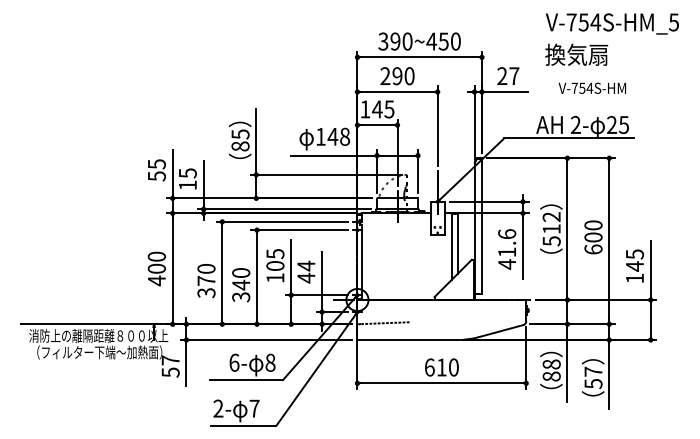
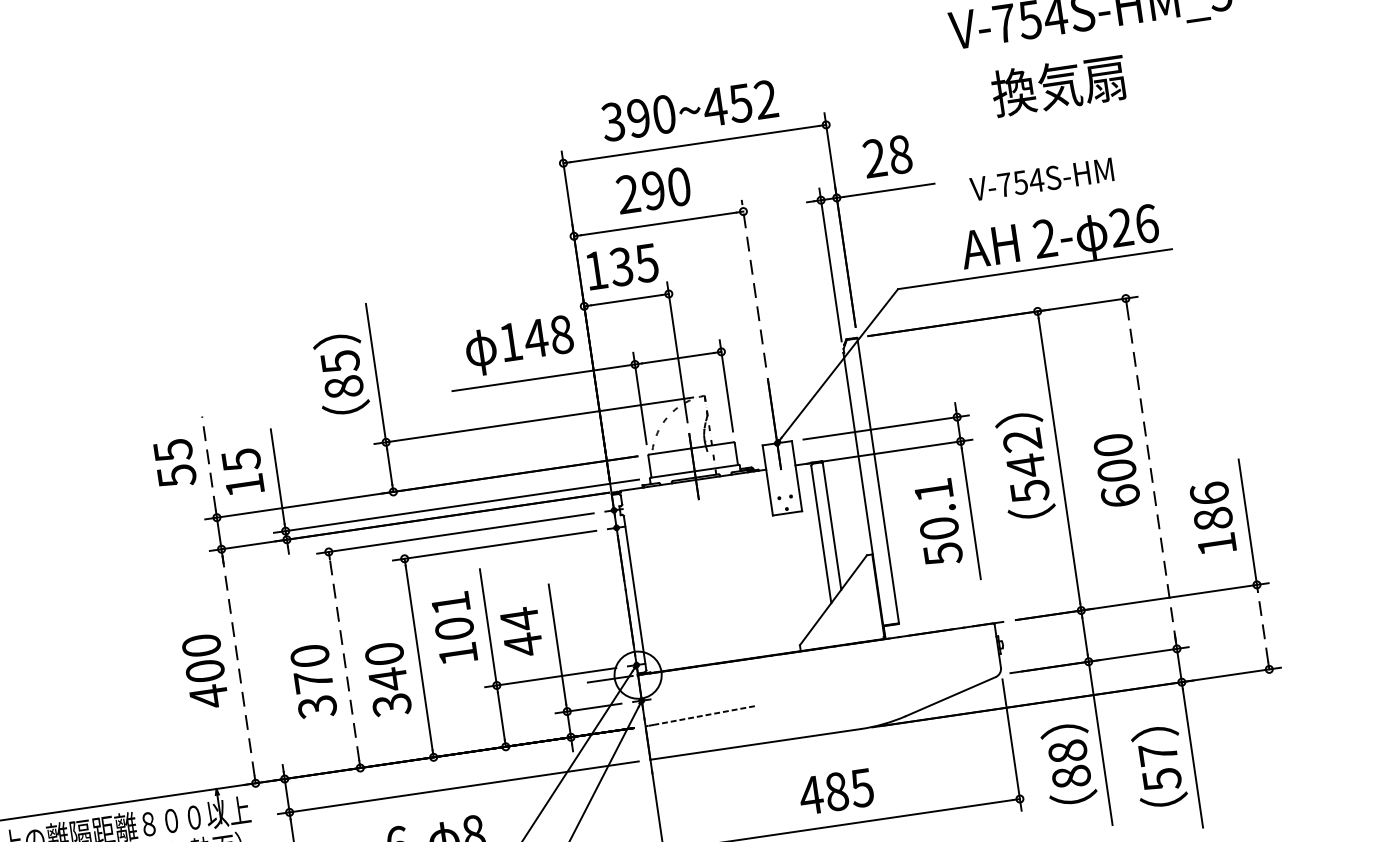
text: (455, 41) -> (765, 99), 390~450 -> 390~452
text: (576, 54) -> (1058, 84), moved
text: (514, 76) -> (900, 155), 27 -> 28
text: (591, 87) -> (1039, 178), moved
text: (377, 109) -> (621, 267), 145 -> 135
text: (624, 124) -> (1147, 222), 25 -> 26
line: (437, 126) -> (753, 284), solid -> dashed
line: (172, 172) -> (208, 463), solid -> dashed
text: (551, 228) -> (1025, 464), 512 -> 542
line: (609, 241) -> (1151, 474), solid -> dashed
text: (507, 249) -> (939, 522), 41.6 -> 50.1
text: (275, 254) -> (451, 604), 105 -> 101
text: (634, 260) -> (1210, 506), 145 -> 186
line: (172, 268) -> (238, 665), solid -> dashed
line: (222, 273) -> (345, 660), solid -> dashed
line: (650, 320) -> (1262, 628), solid -> dashed
text: (441, 367) -> (836, 791), 610 -> 485

